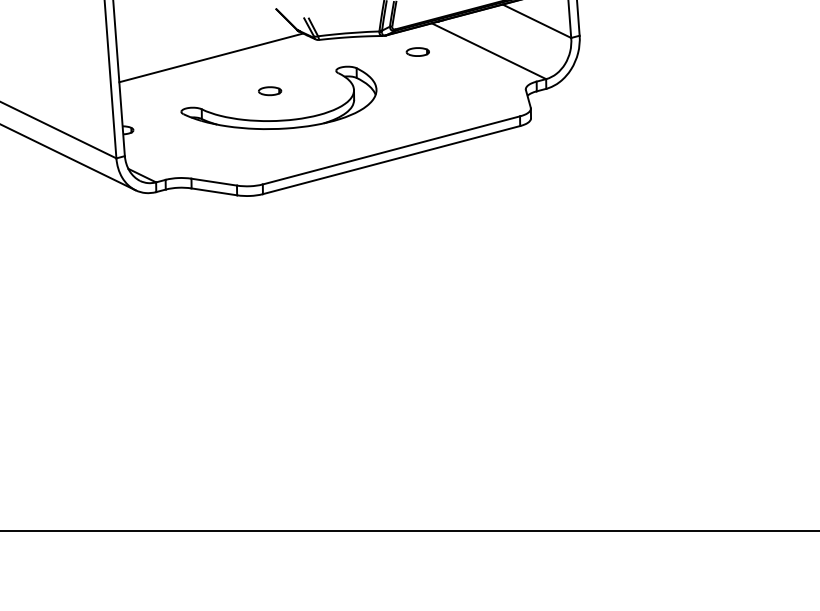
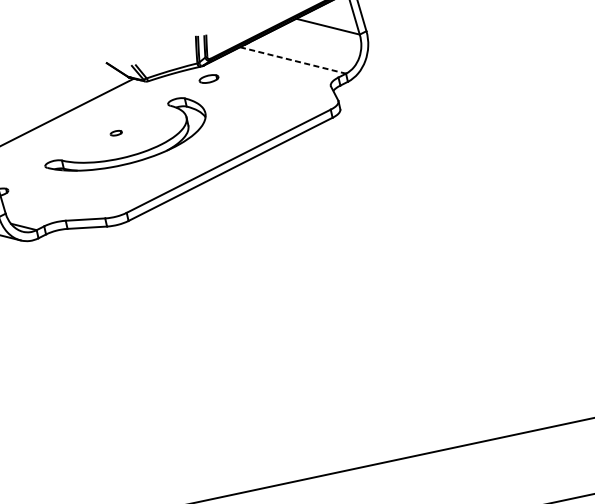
part: (417, 51) -> (208, 78), moved
line: (489, 51) -> (293, 60), solid -> dashed
part: (270, 91) -> (116, 133), size x0.6

